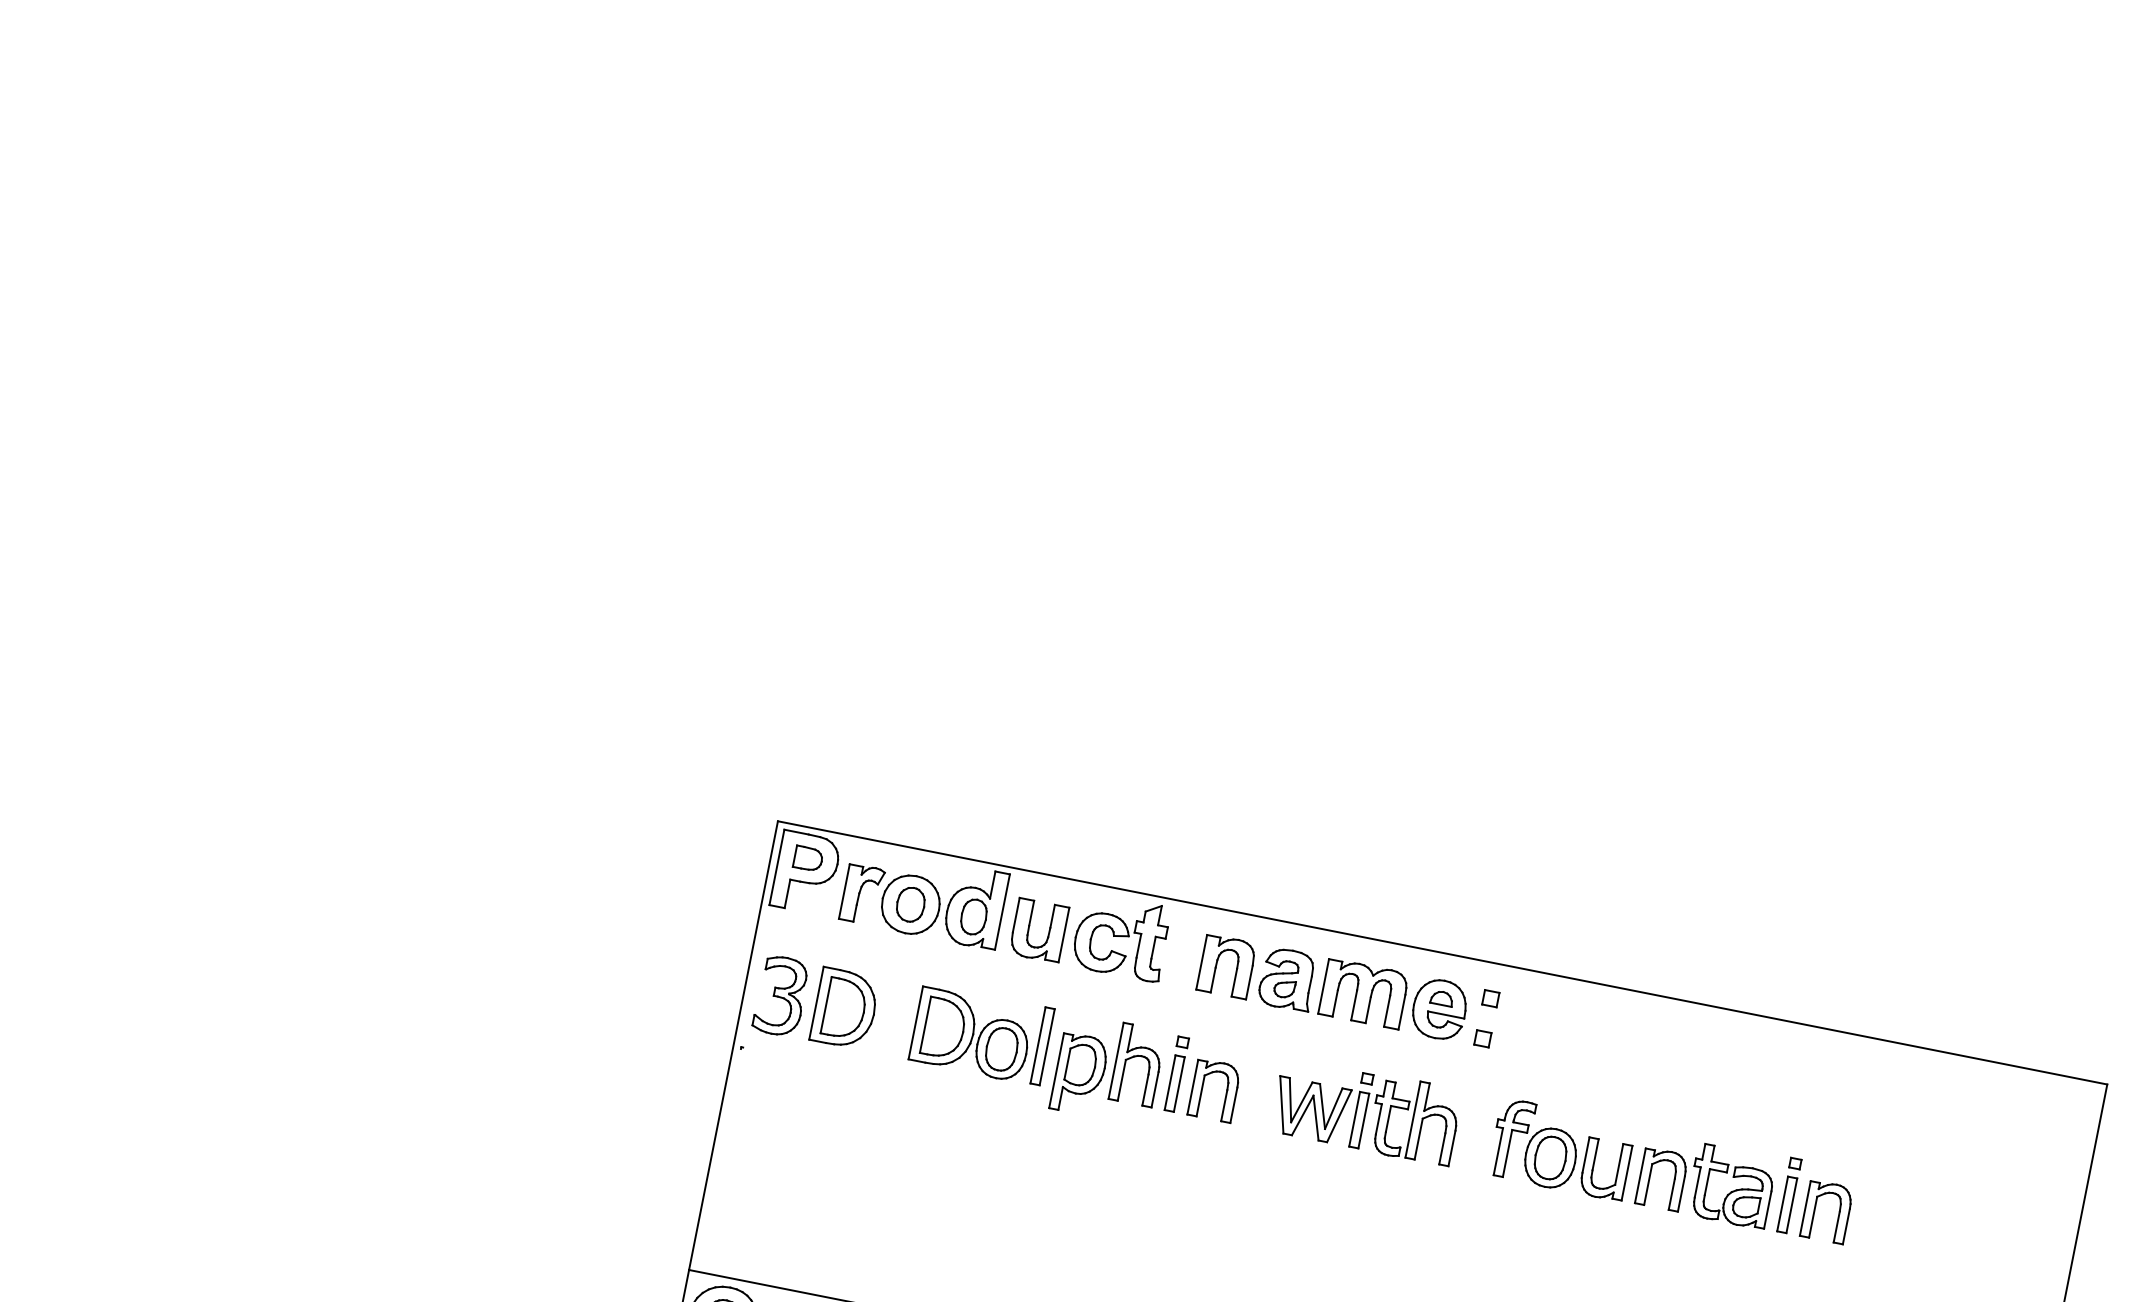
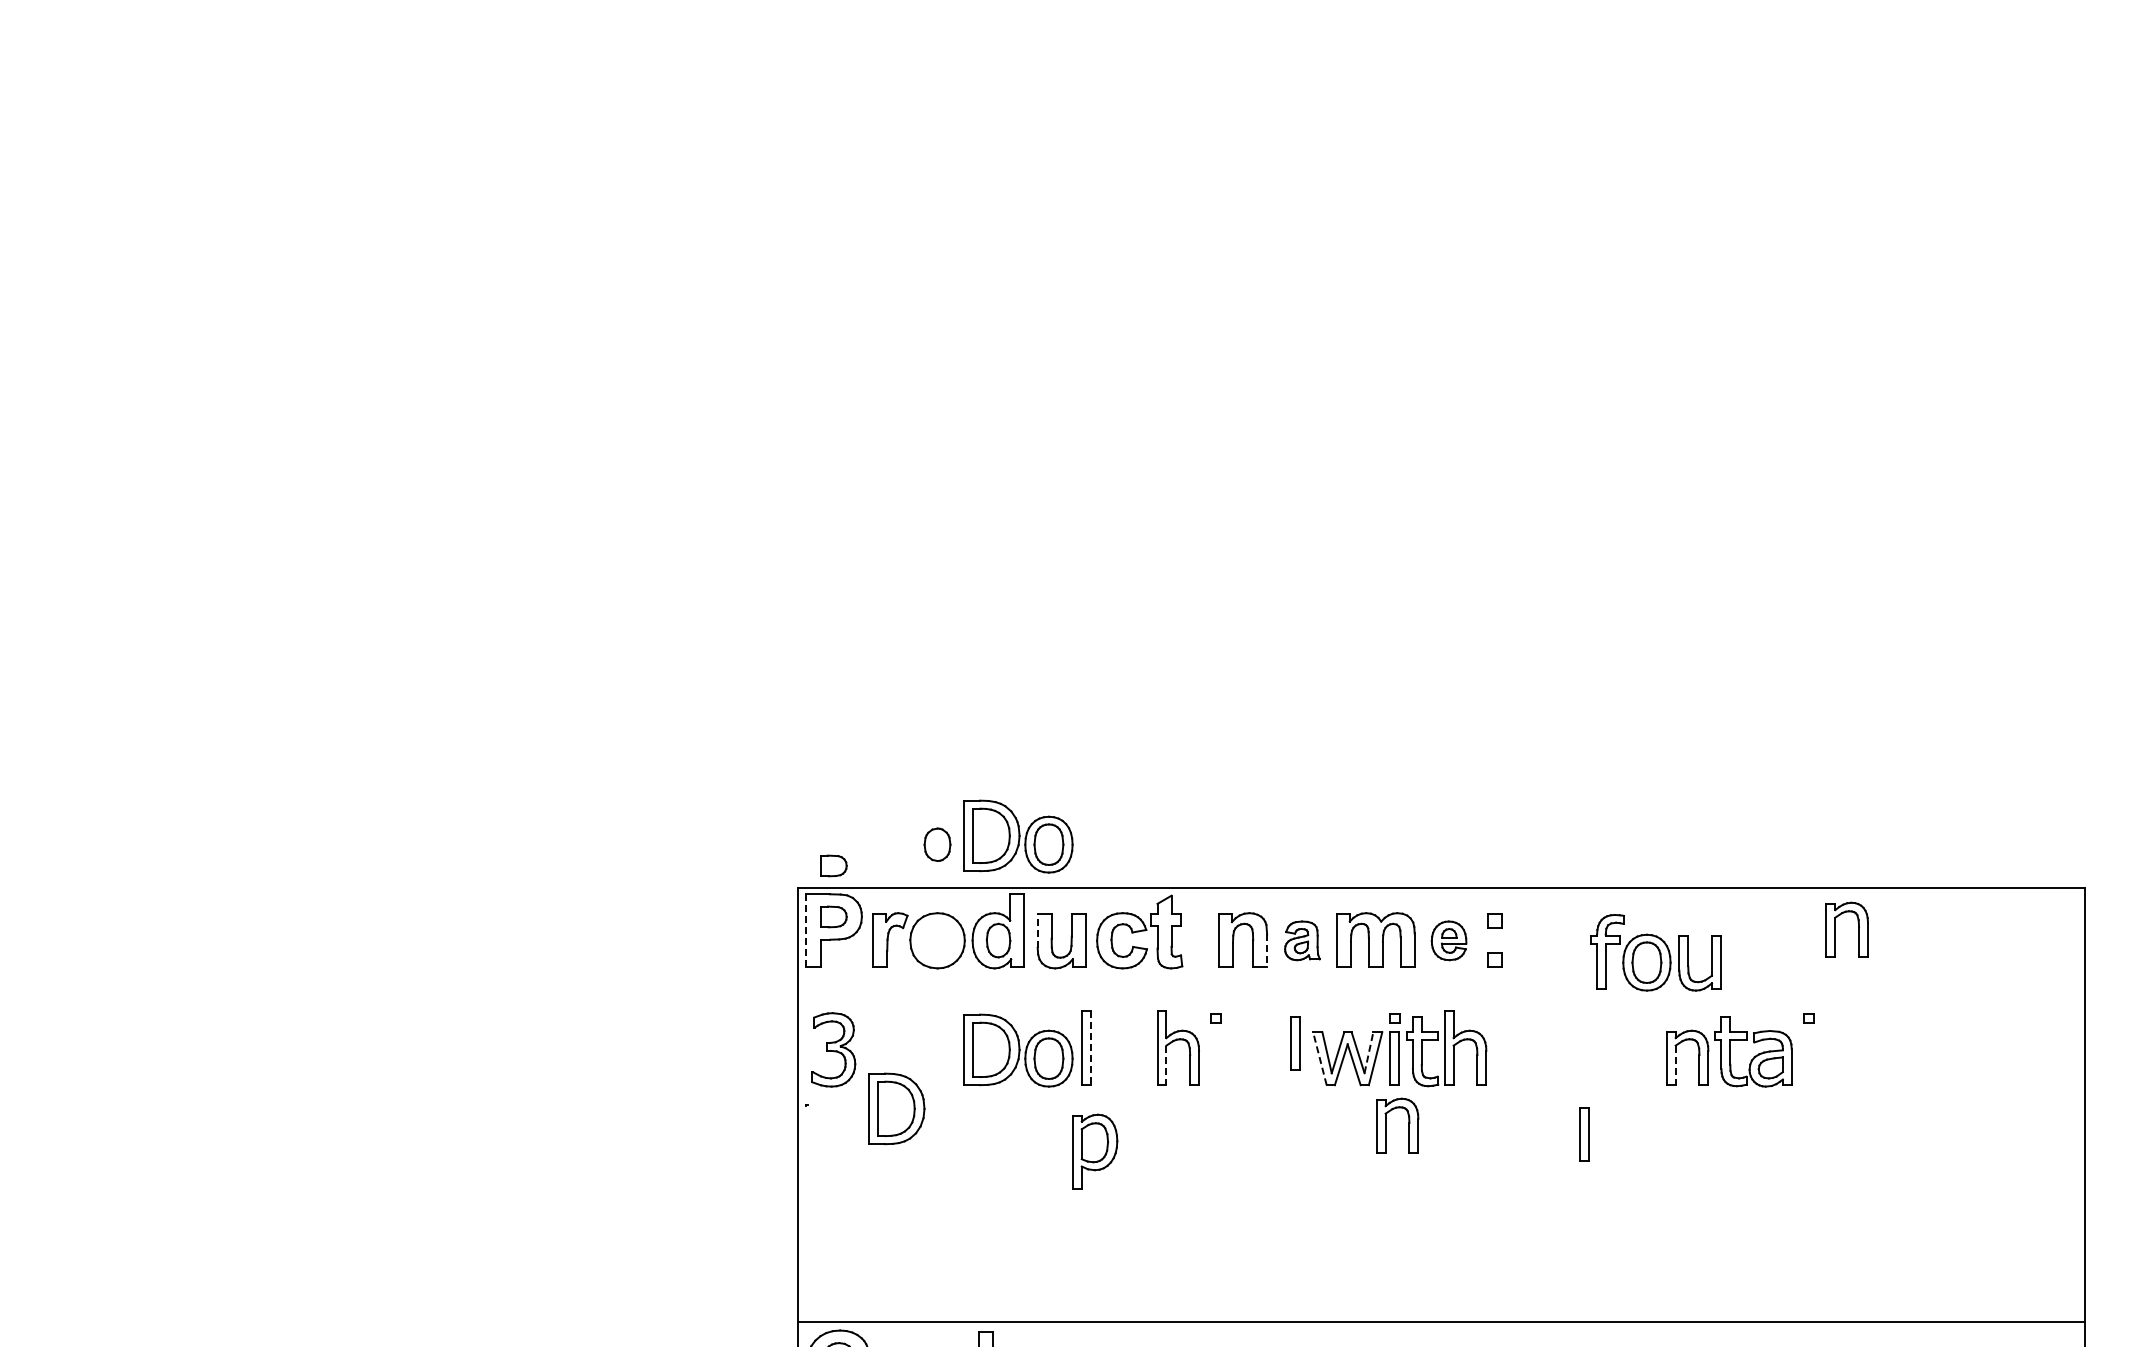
part: (818, 805) -> (833, 865), added
part: (1015, 813) -> (1018, 836), added
line: (777, 867) -> (806, 930), solid -> dashed
part: (910, 904) -> (937, 844), moved
line: (1016, 915) -> (1037, 931), solid -> dashed
part: (1288, 979) -> (1302, 940), size x0.7
line: (1249, 983) -> (1267, 951), solid -> dashed
part: (845, 1008) -> (896, 1108), moved
part: (1438, 1008) -> (1448, 940), size x0.7
line: (1046, 1047) -> (1090, 1048), solid -> dashed
part: (1080, 1074) -> (1095, 1151), moved
line: (1121, 1080) -> (1166, 1065), solid -> dashed
part: (1175, 1083) -> (1295, 1043), moved
part: (1203, 1087) -> (1386, 1125), moved
line: (1281, 1104) -> (1319, 1058), solid -> dashed
line: (1333, 1108) -> (1368, 1052), solid -> dashed
part: (1561, 1149) -> (1655, 952), moved
line: (1647, 1184) -> (1675, 1065), solid -> dashed
part: (1786, 1204) -> (1584, 1134), moved
part: (1814, 1209) -> (1835, 929), moved

